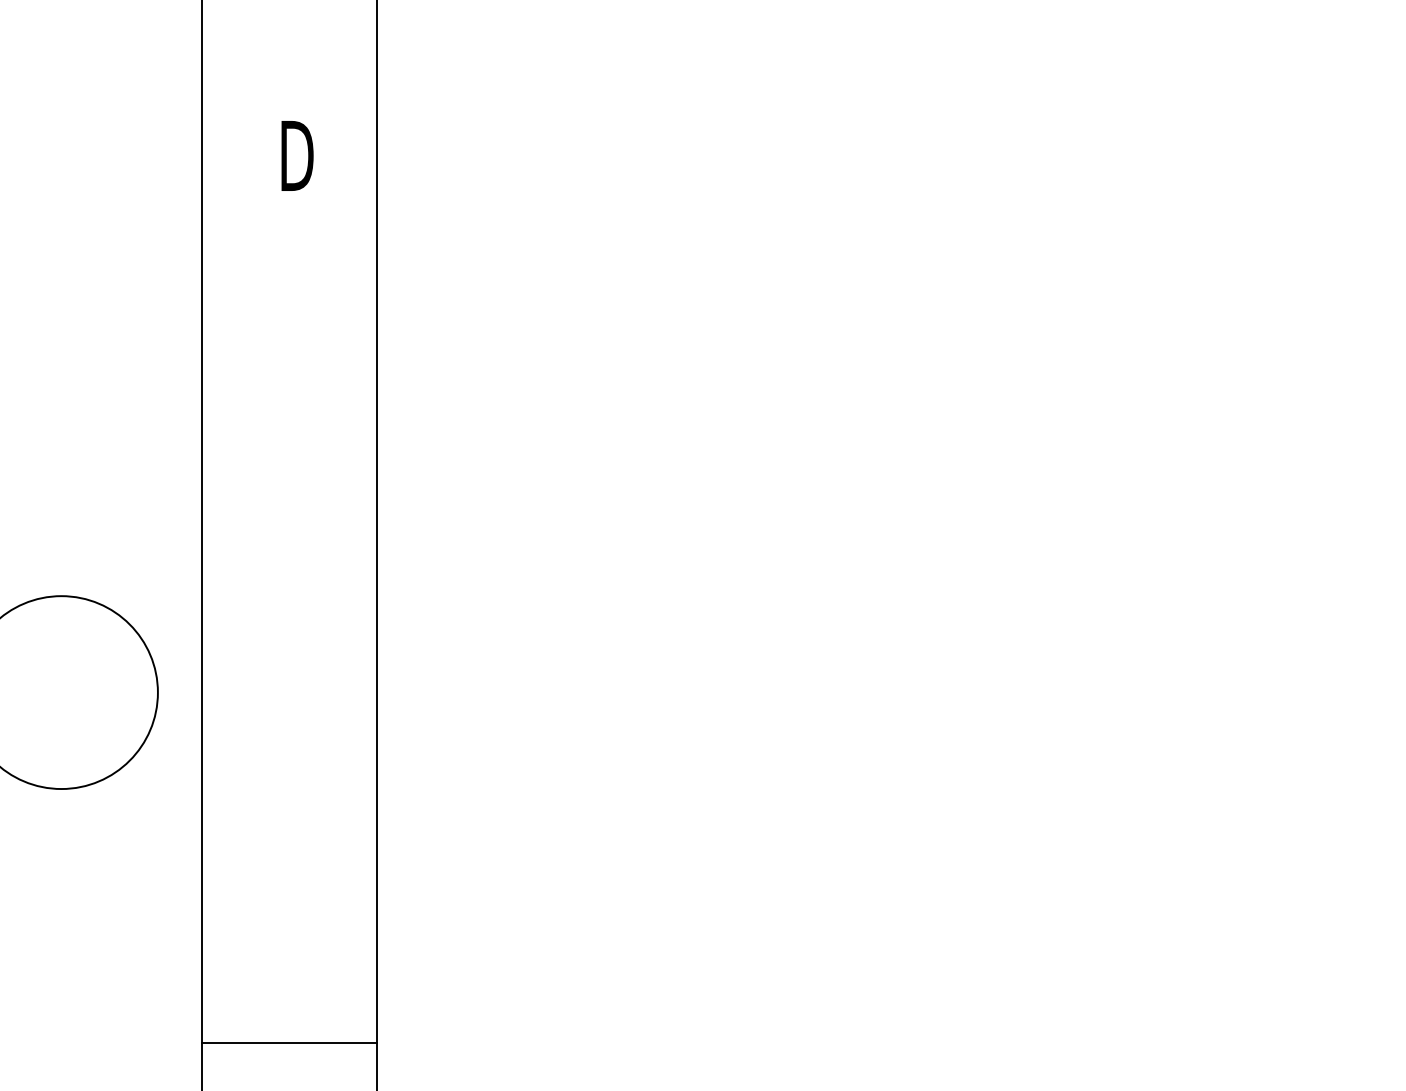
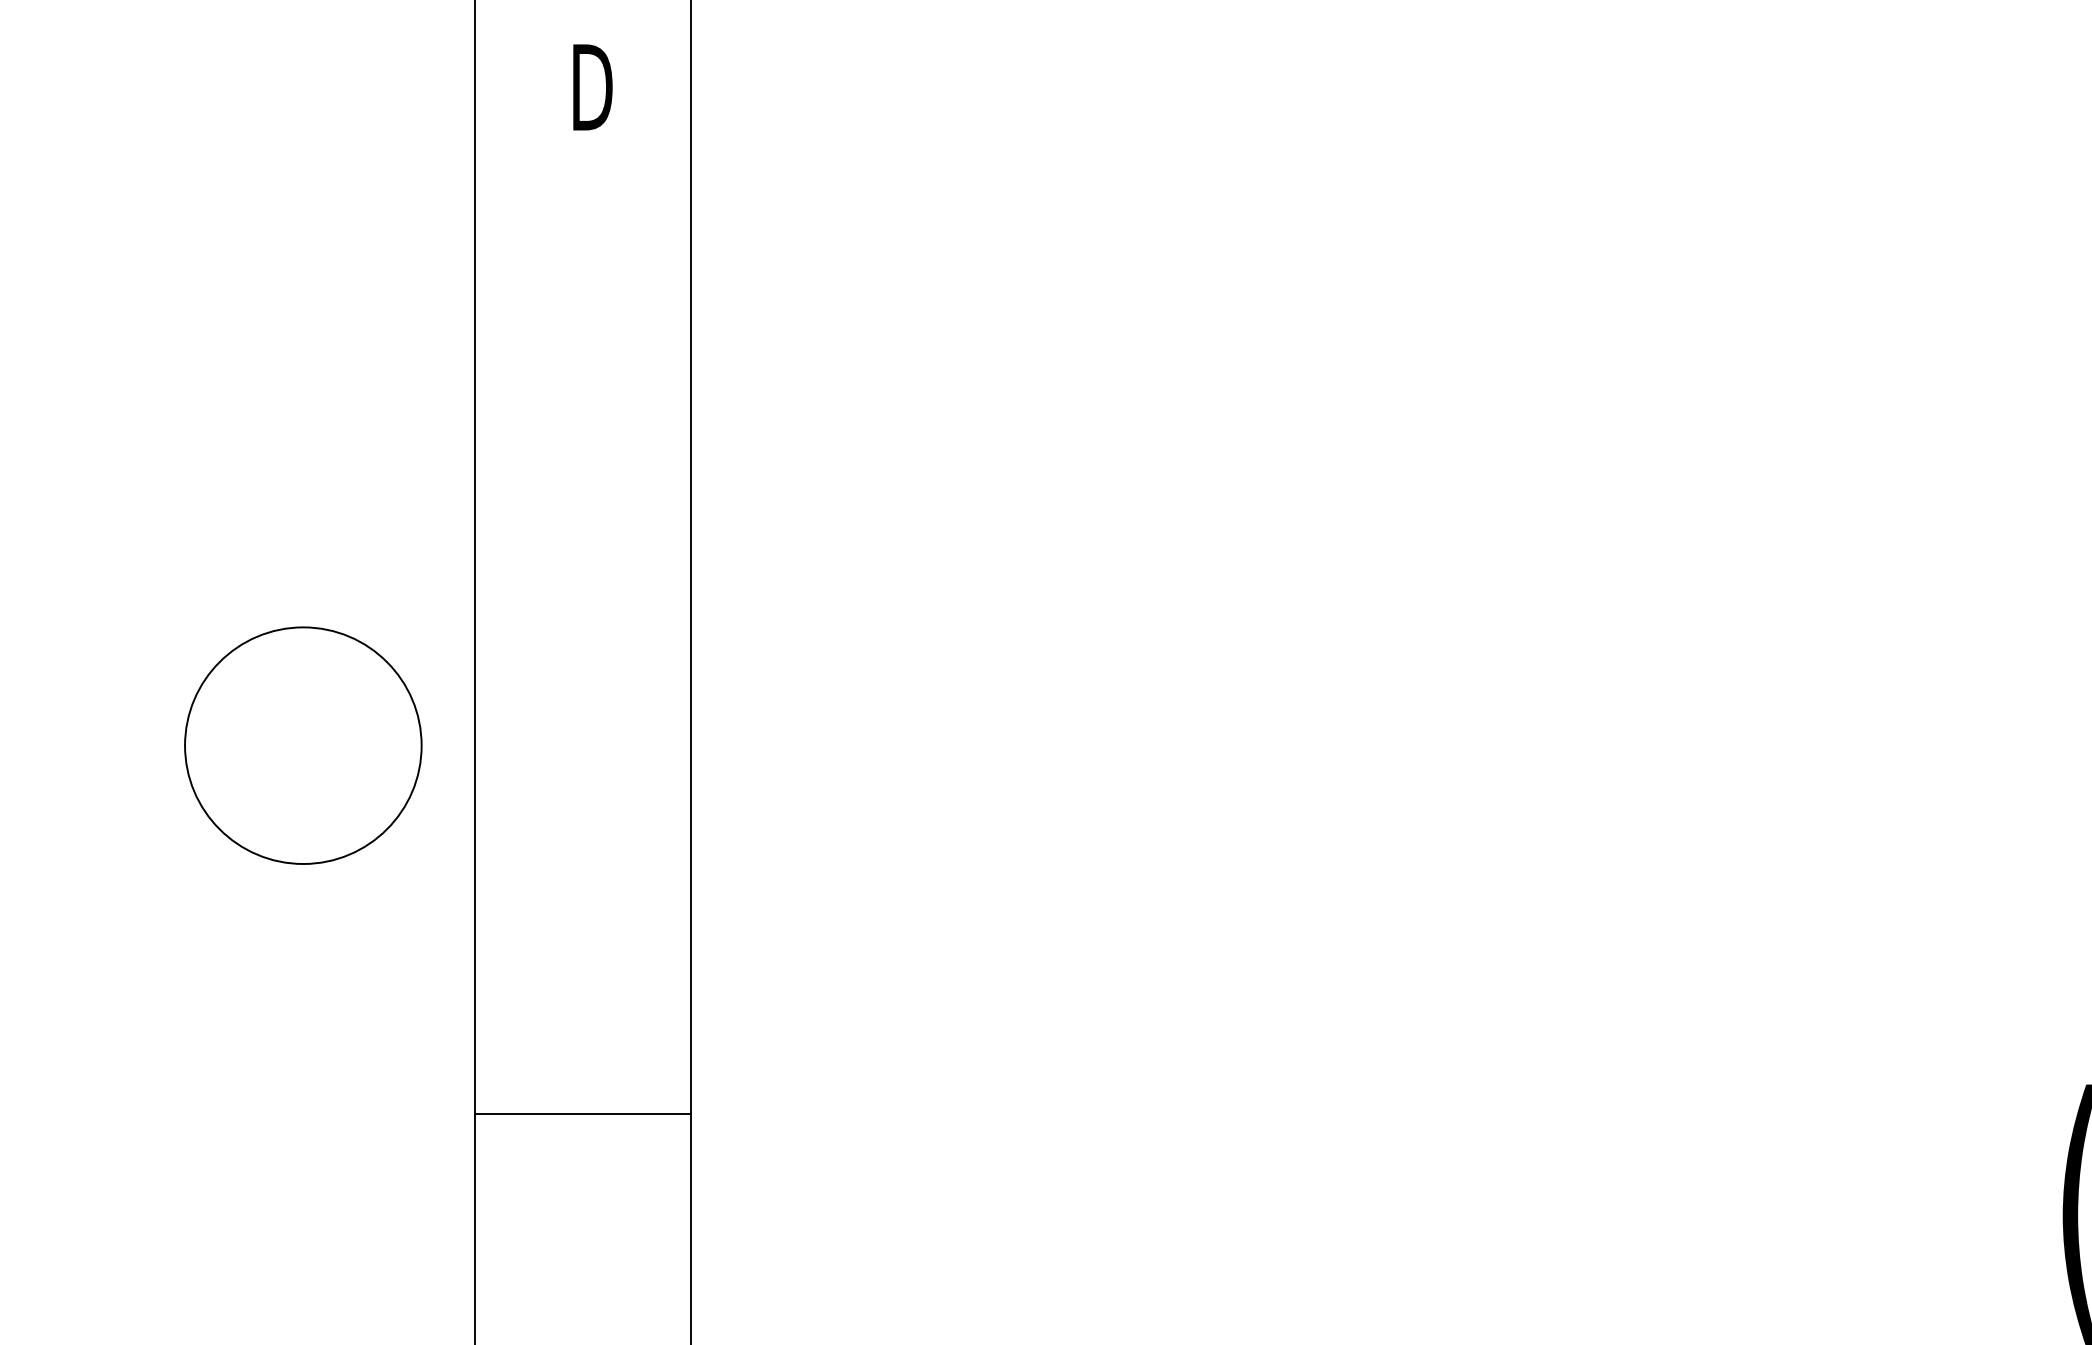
line: (289, 1042) -> (582, 1113), moved

